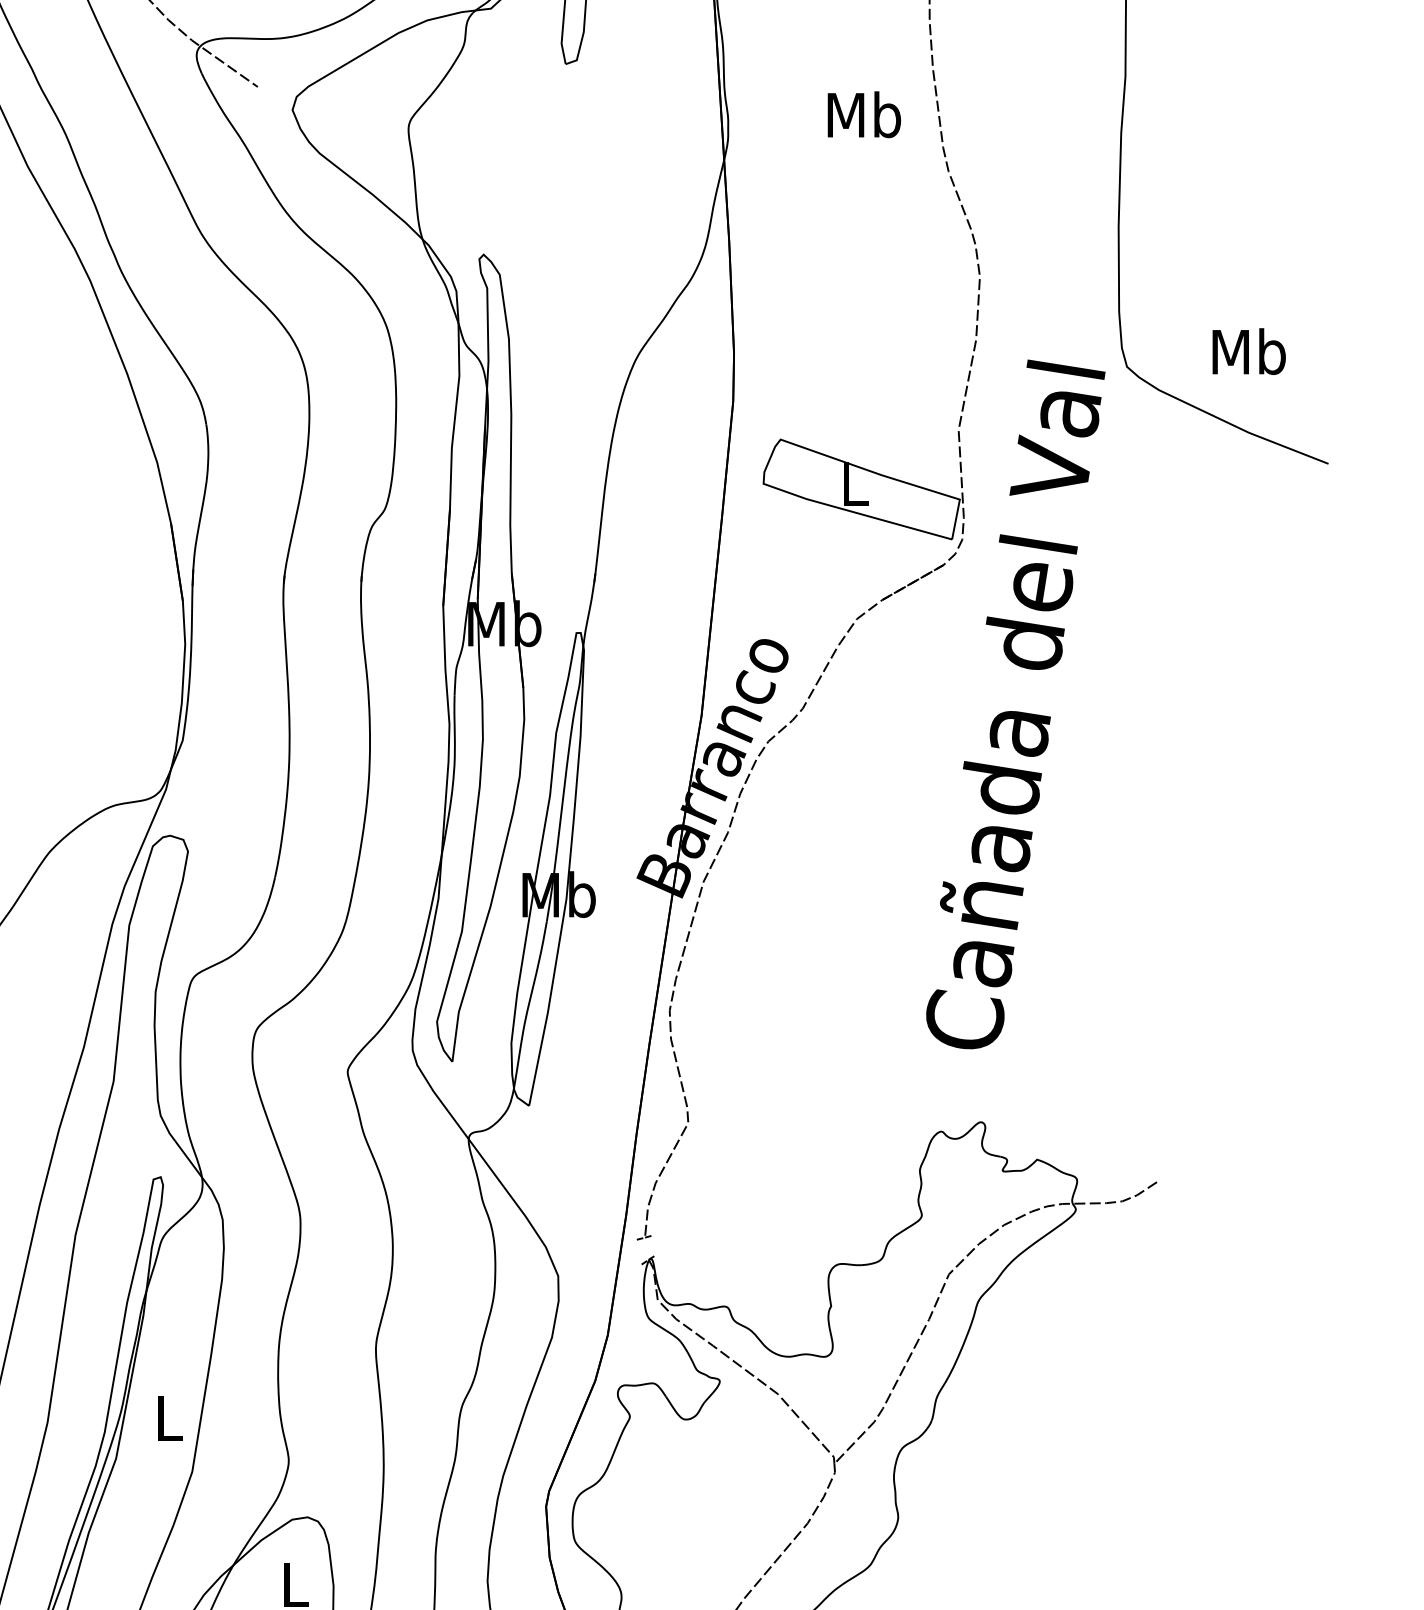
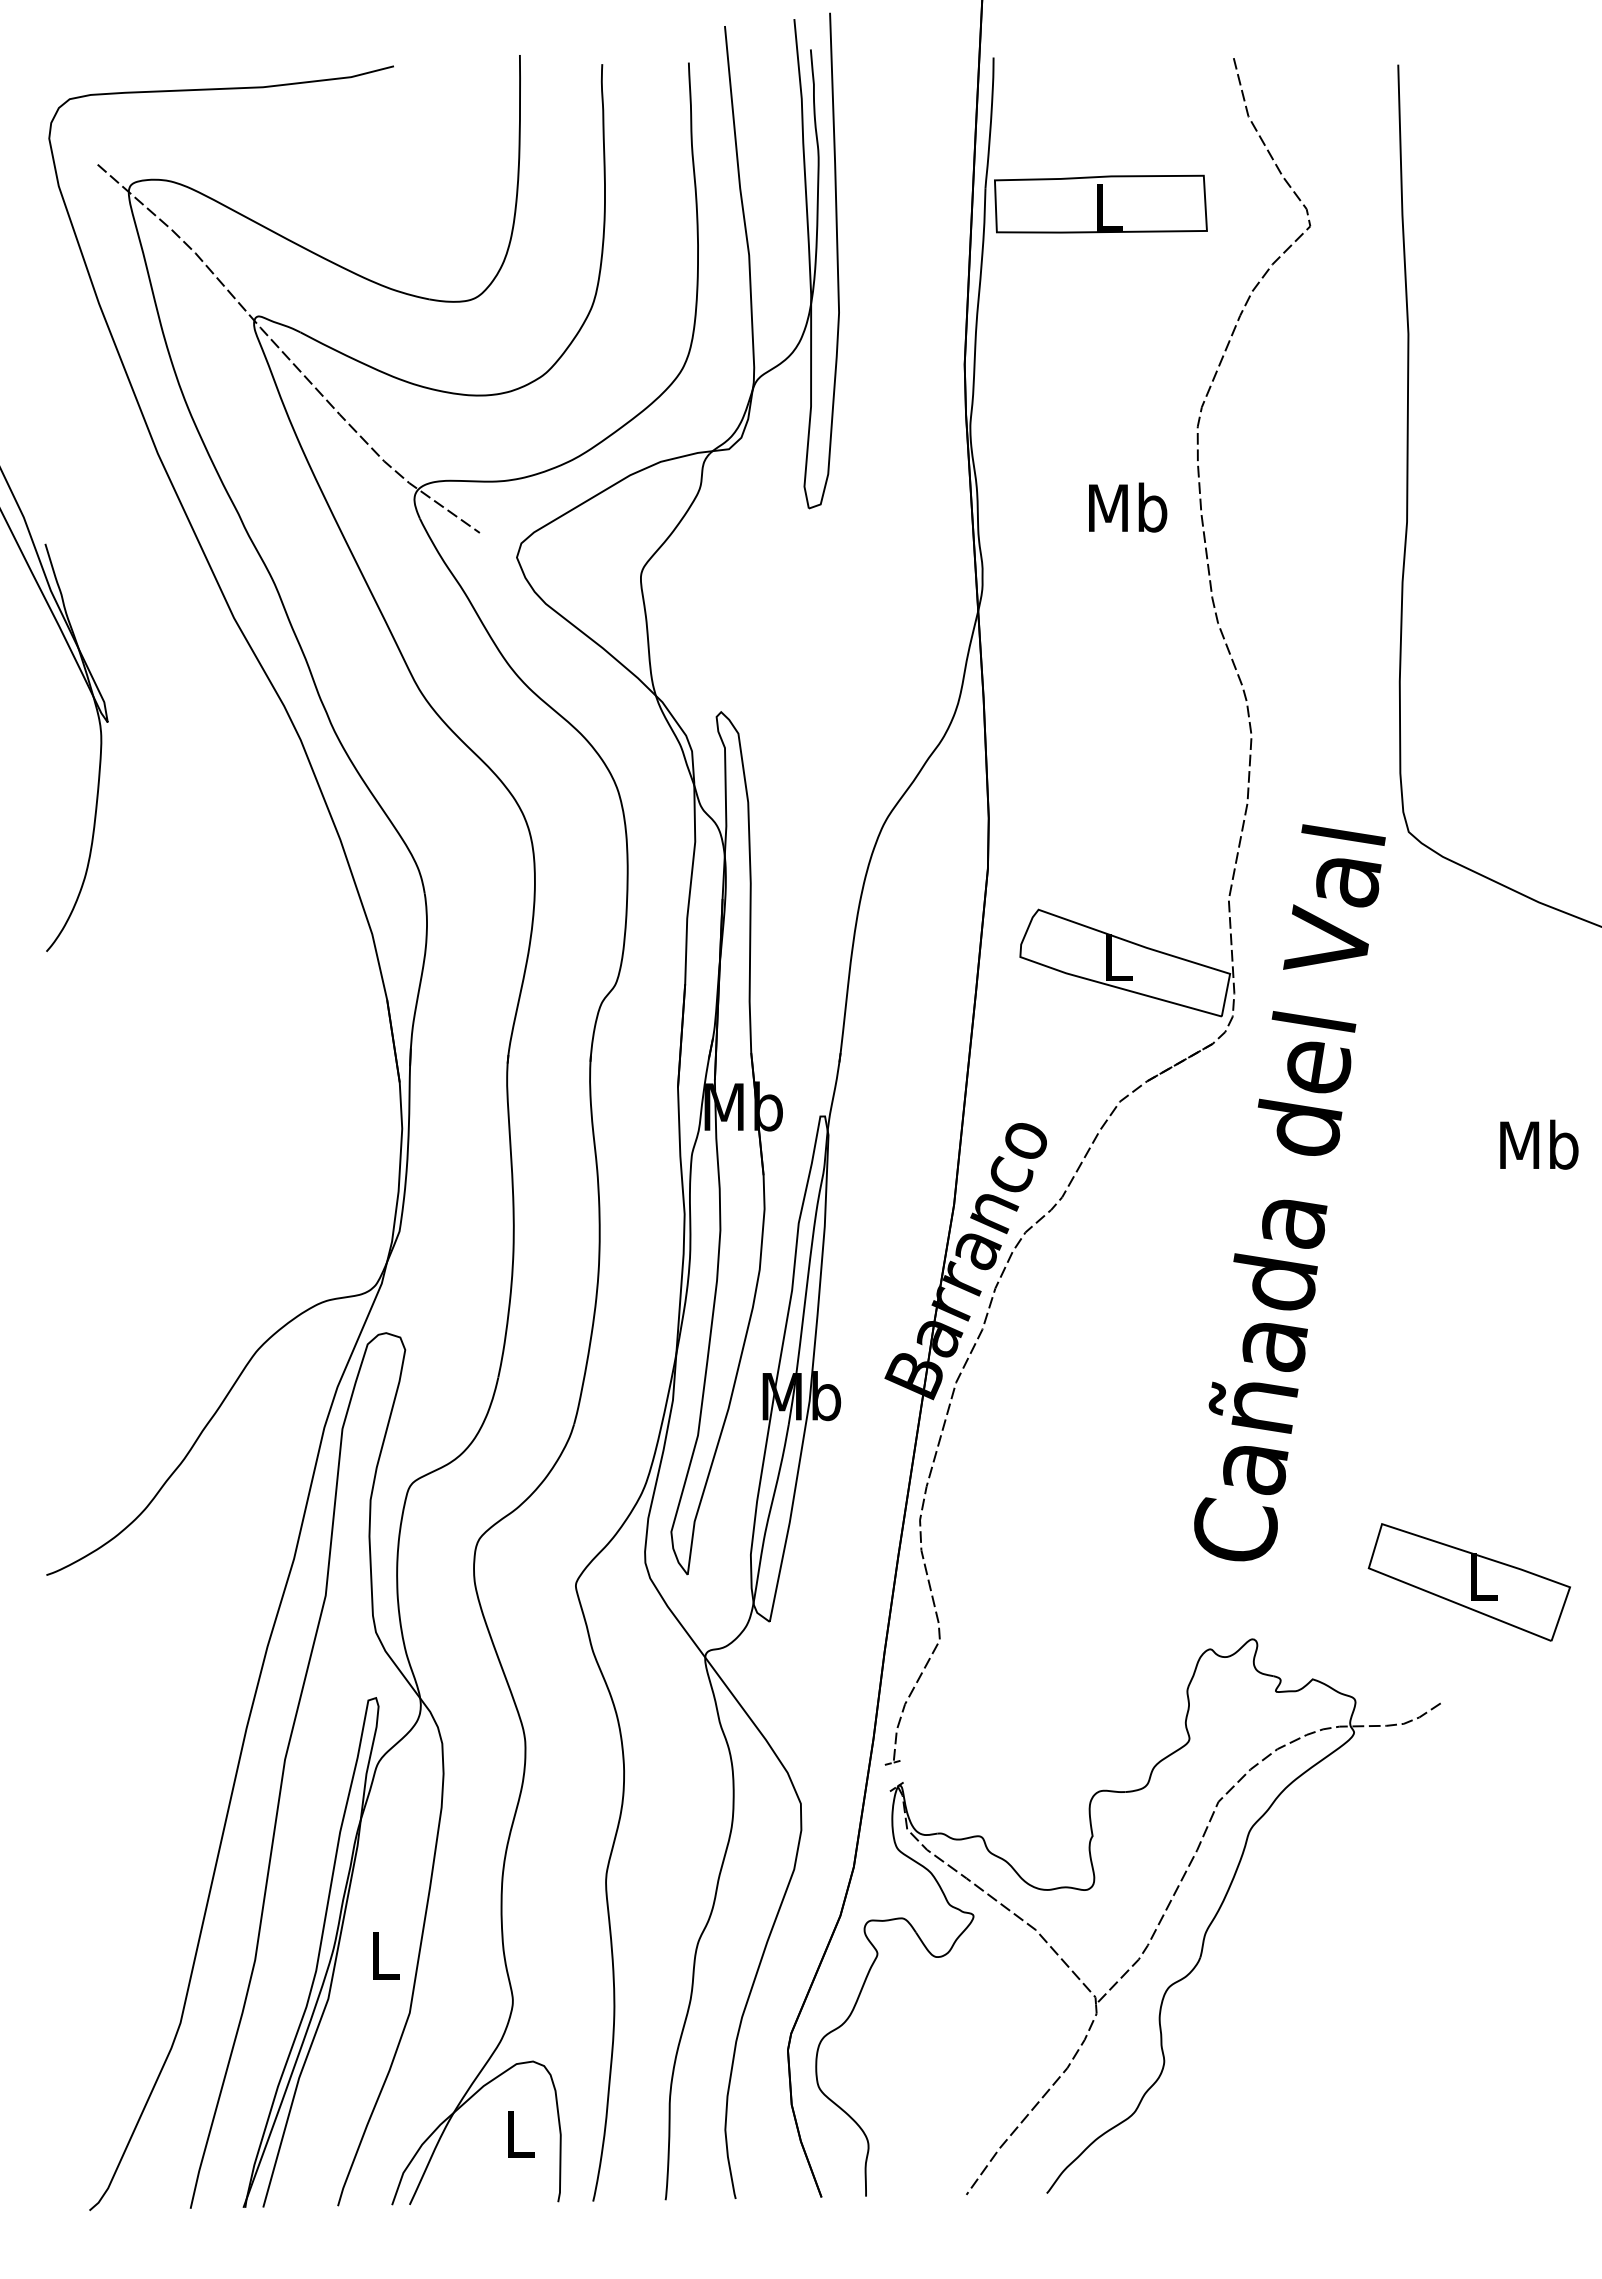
text: (864, 114) -> (1128, 507), moved
text: (1249, 351) -> (1539, 1144), moved
part: (1182, 1069) -> (1468, 1582), added

